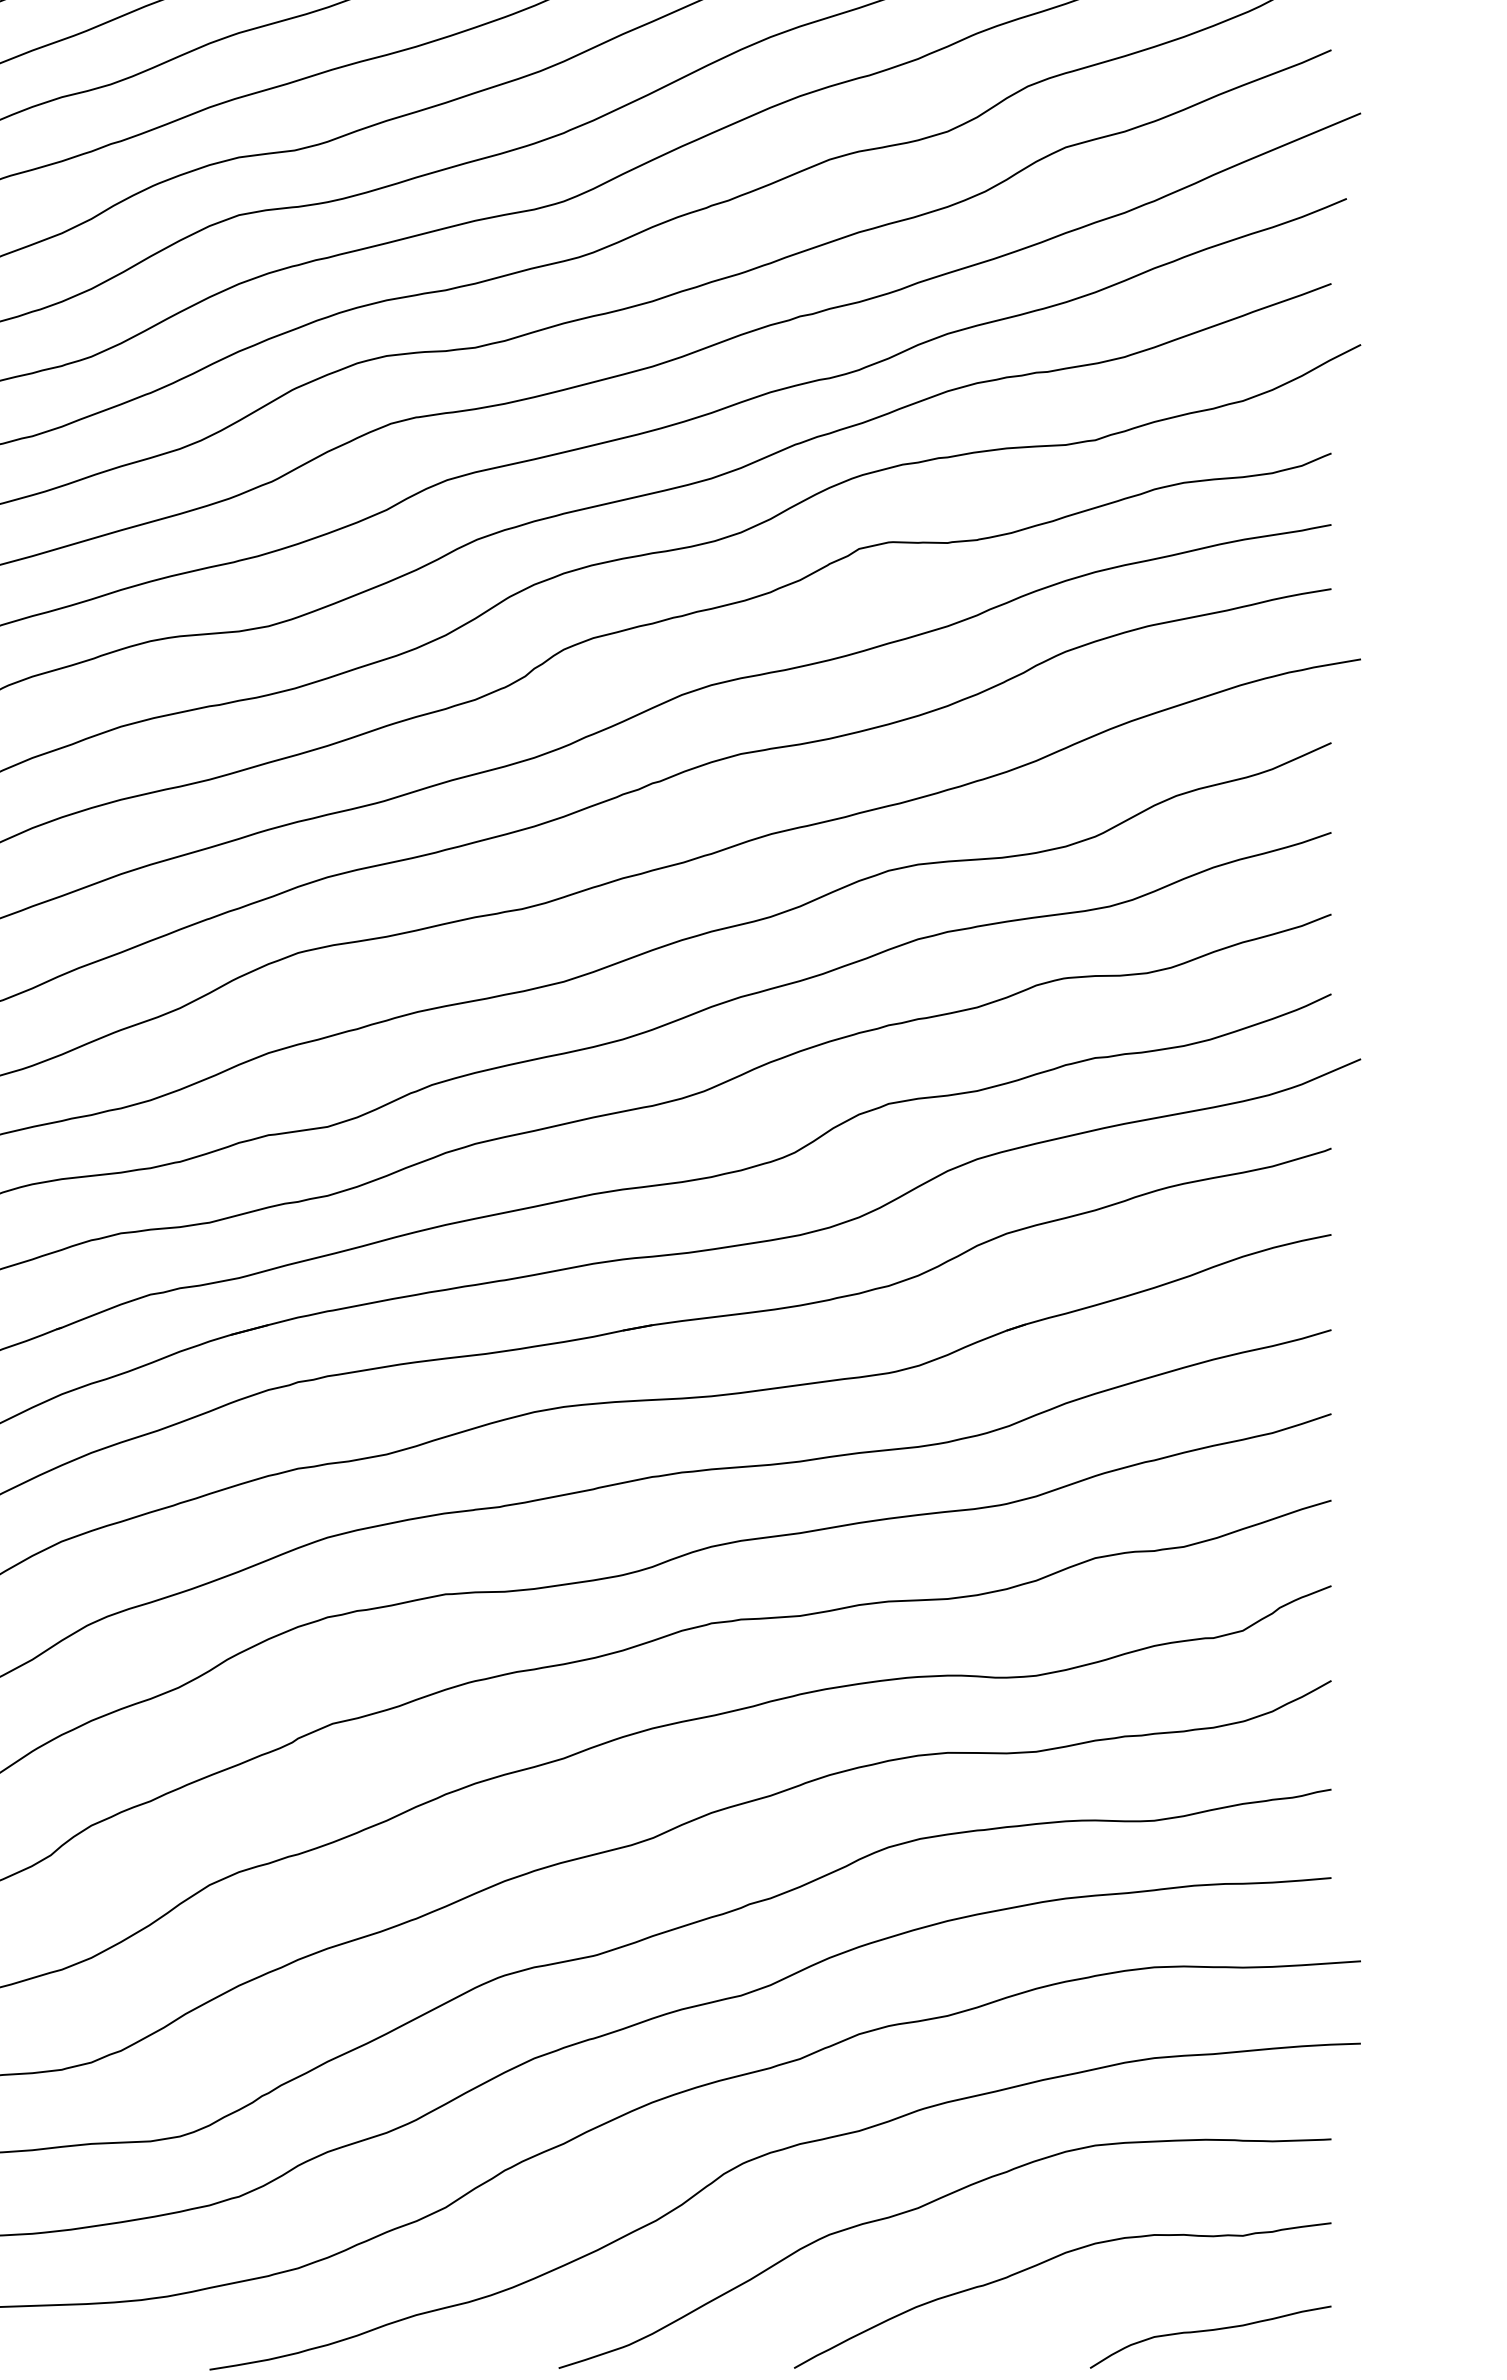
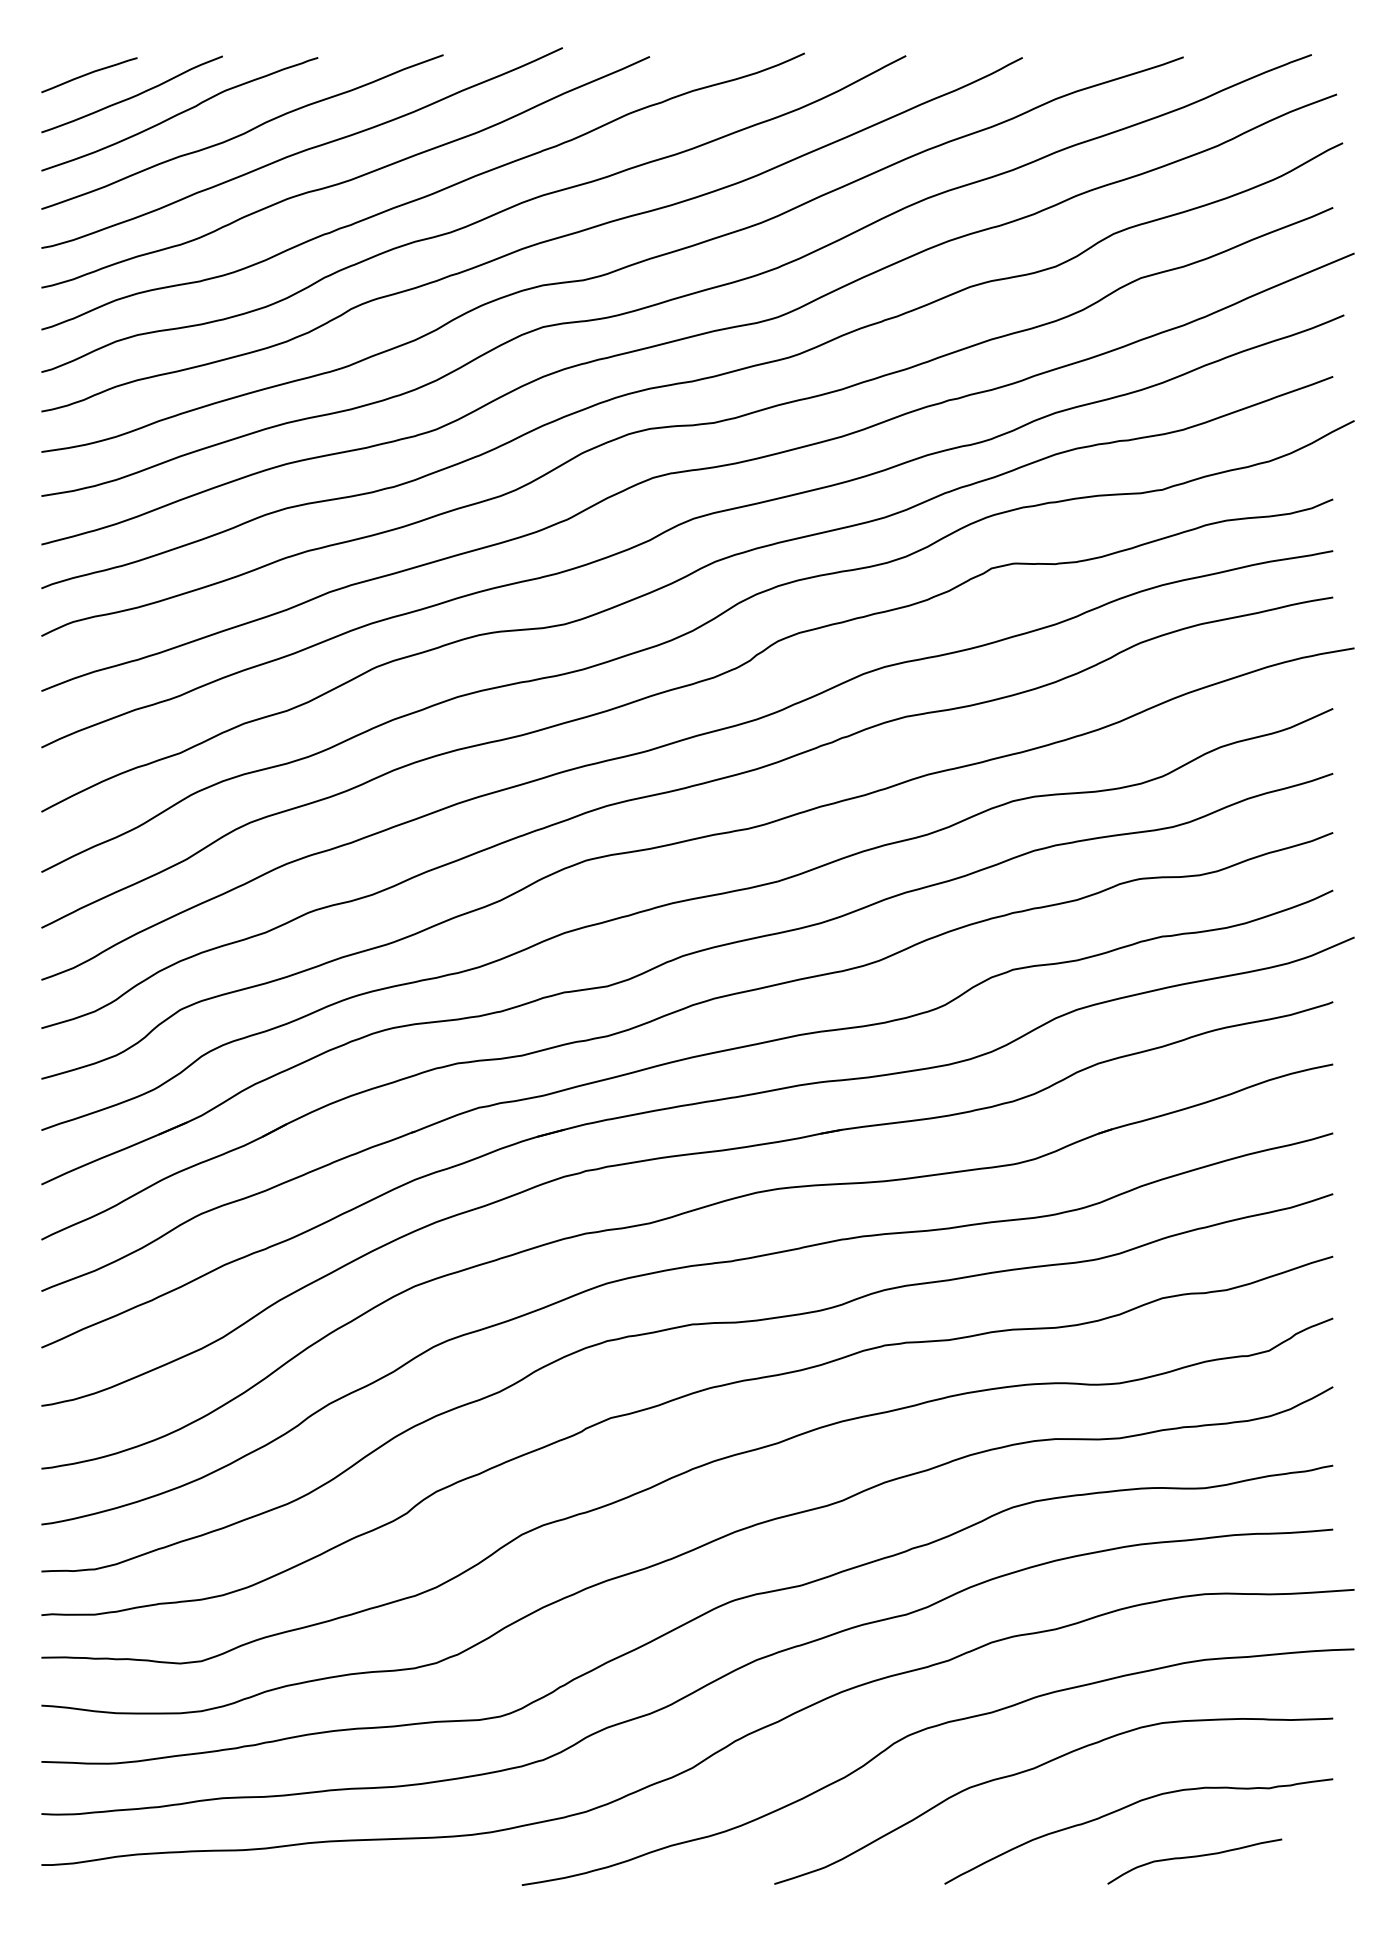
curve: (1210, 2331) -> (1194, 1857), moved

